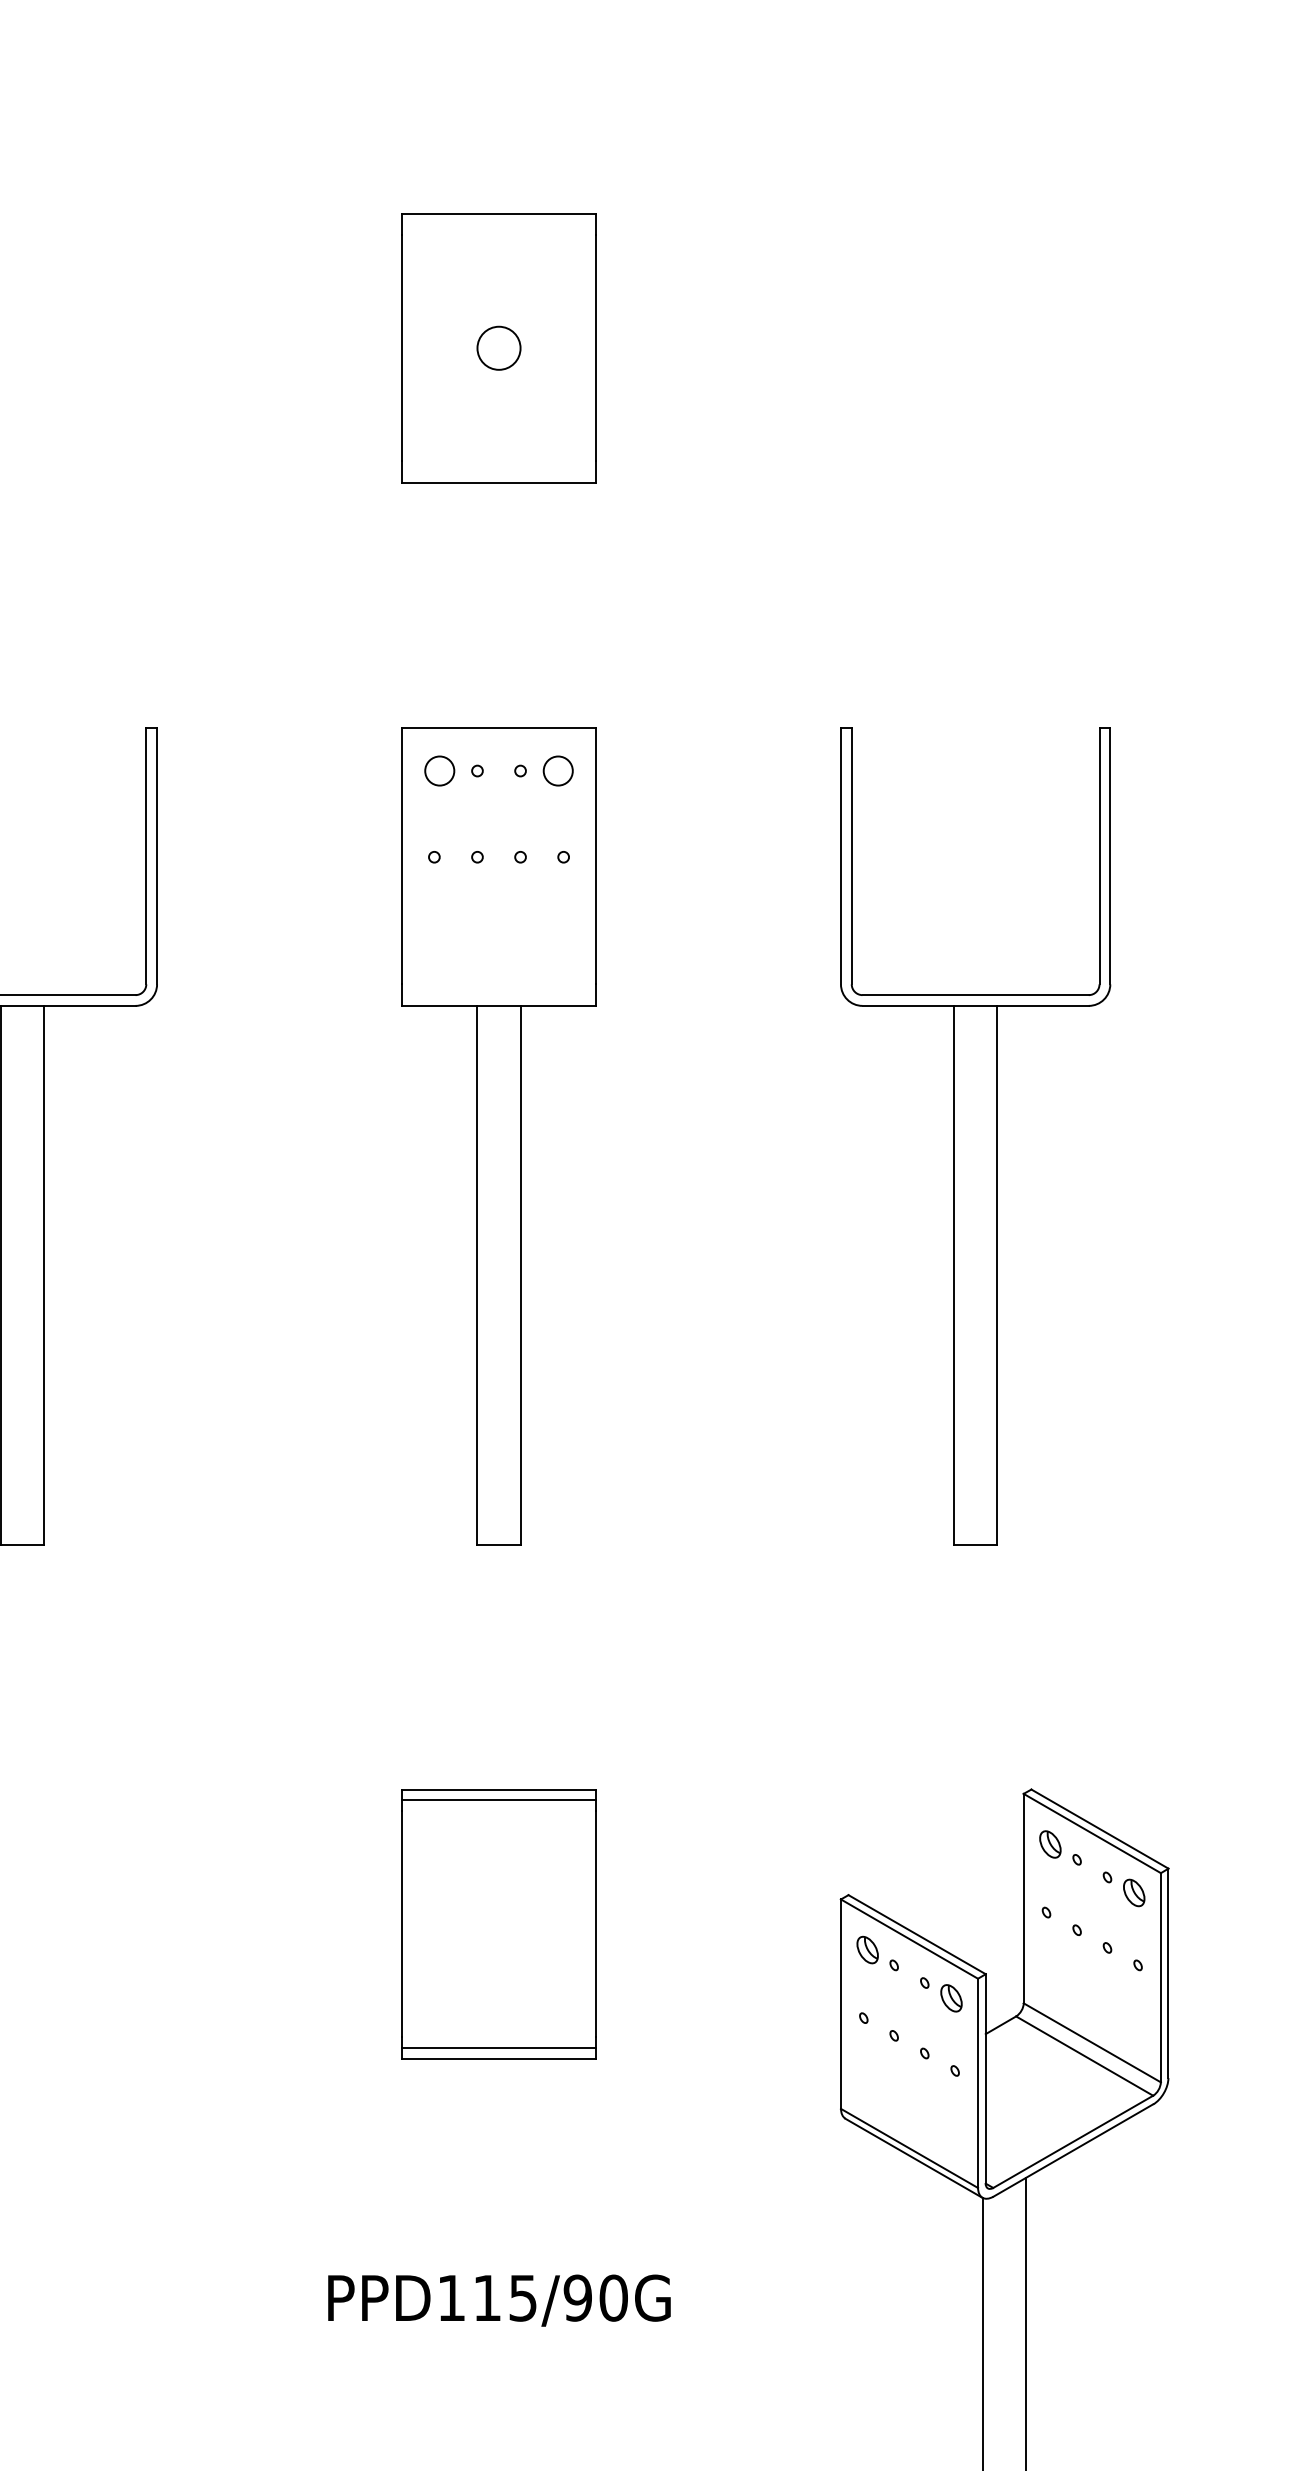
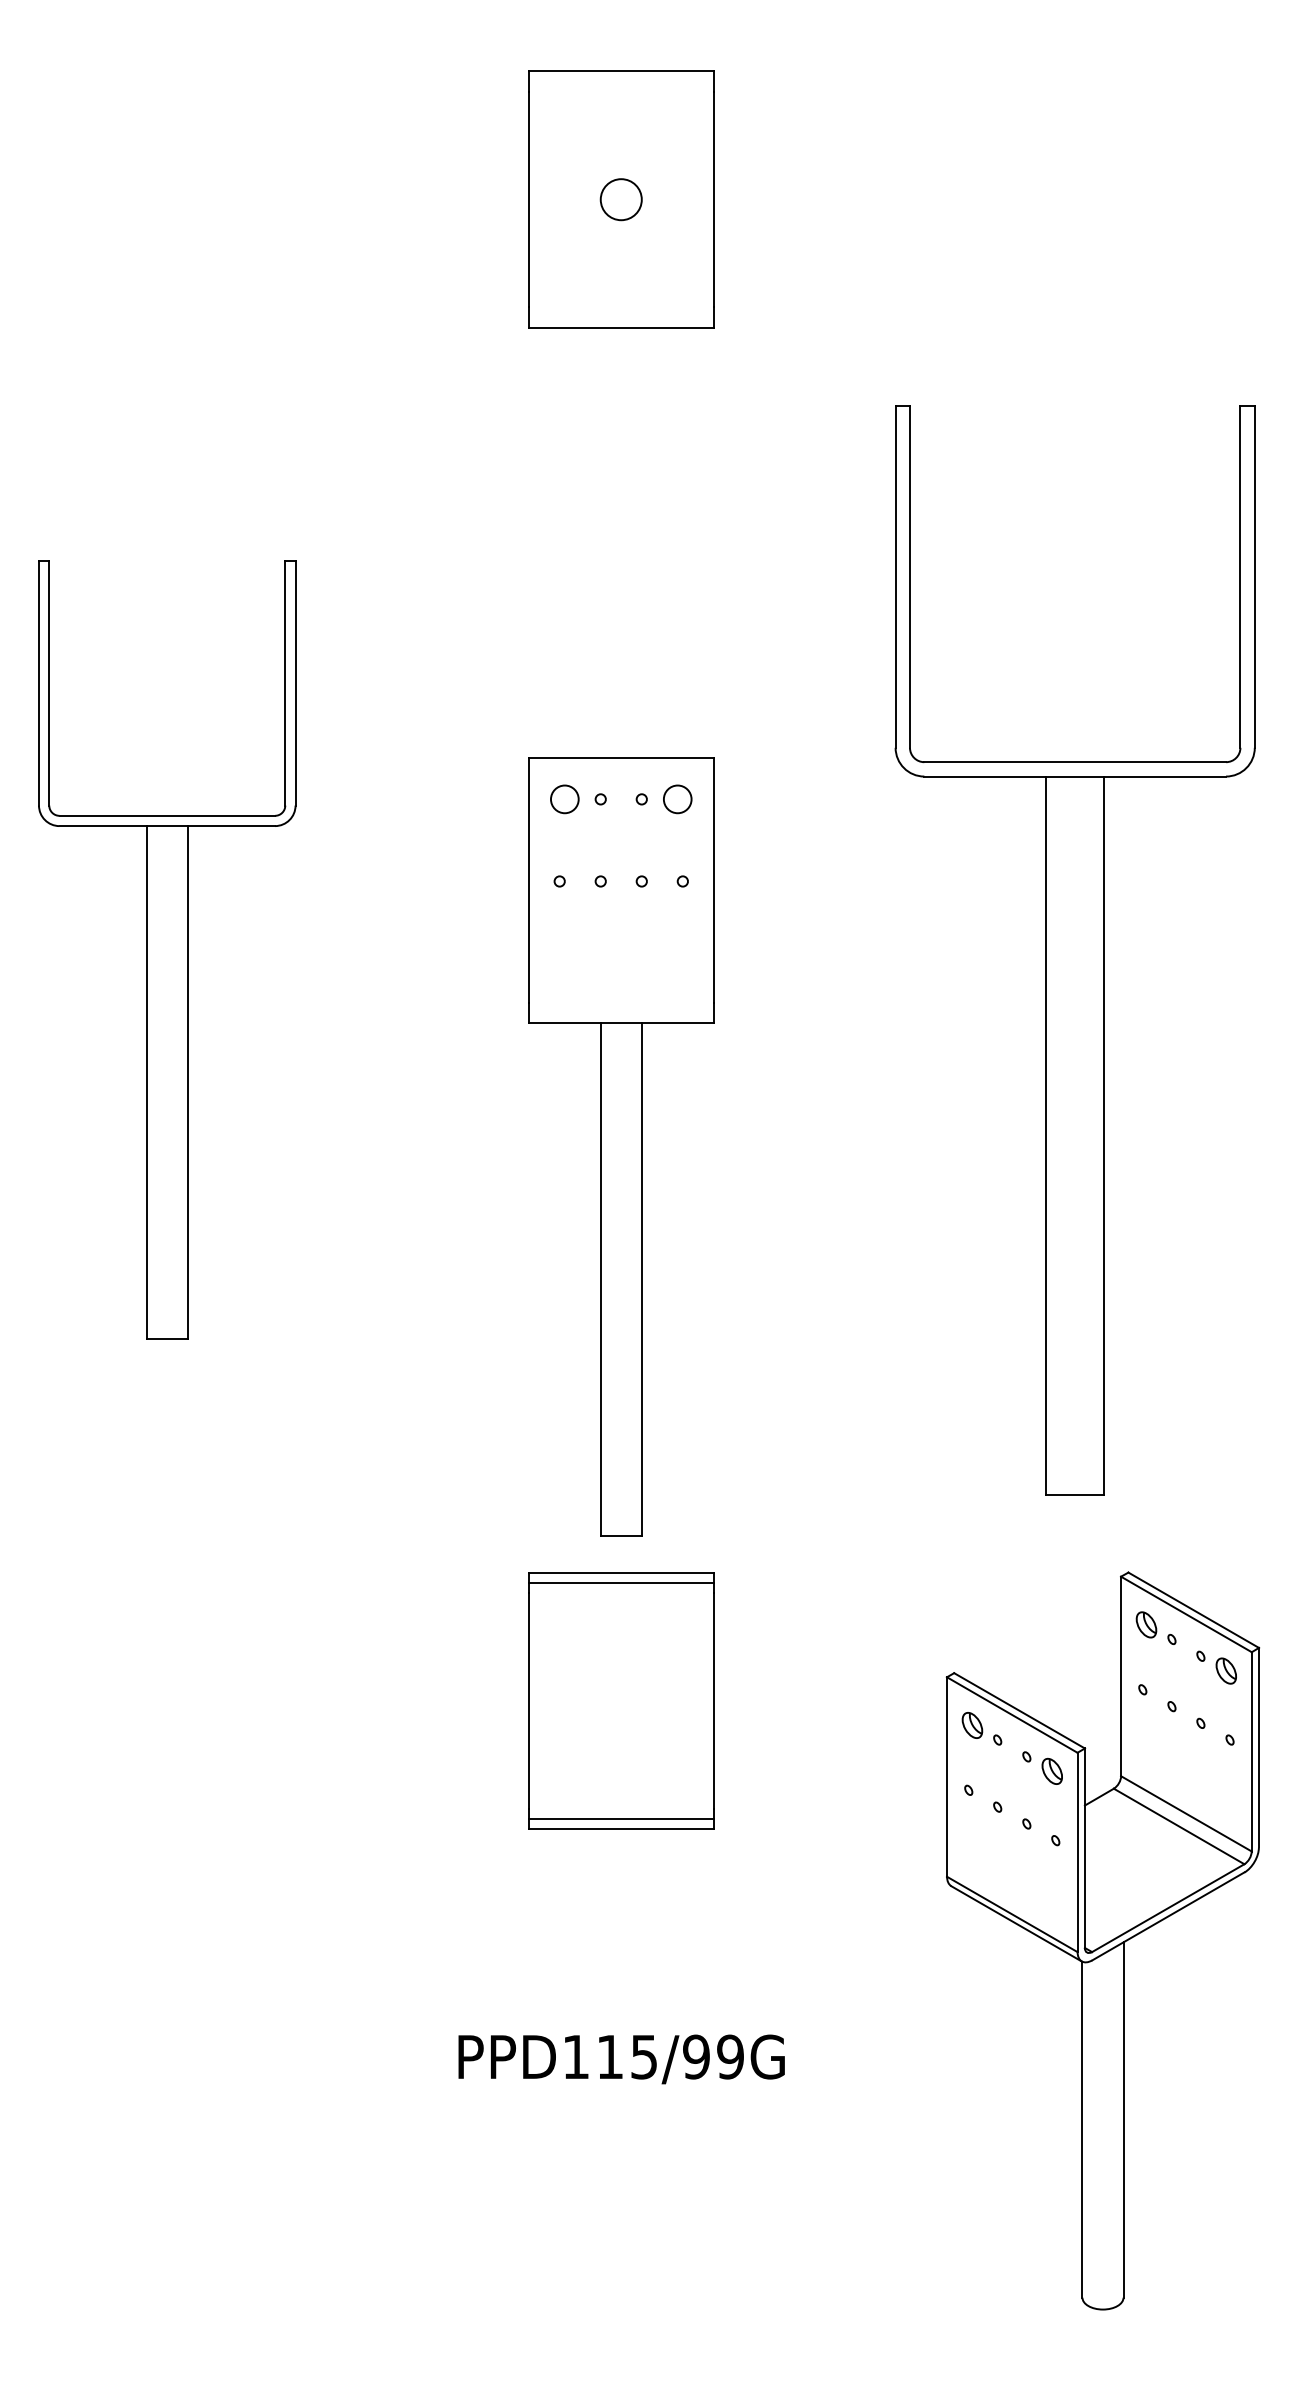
part: (499, 1135) -> (621, 1146), moved
part: (975, 1135) -> (1075, 949), size x1.4
text: (613, 2297) -> (730, 2056), PPD115/90G -> PPD115/99G

